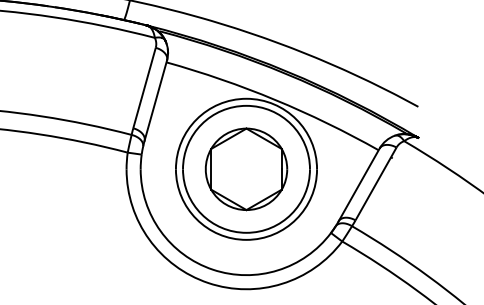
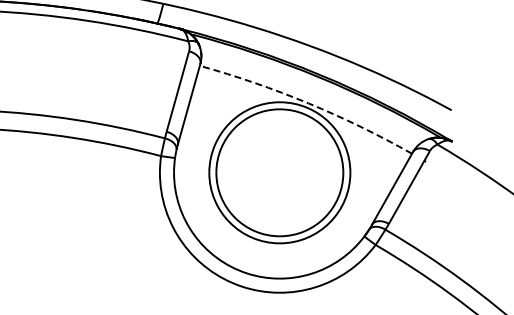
arc: (275, 100) -> (308, 103), solid -> dashed
part: (246, 169) -> (279, 172), removed

